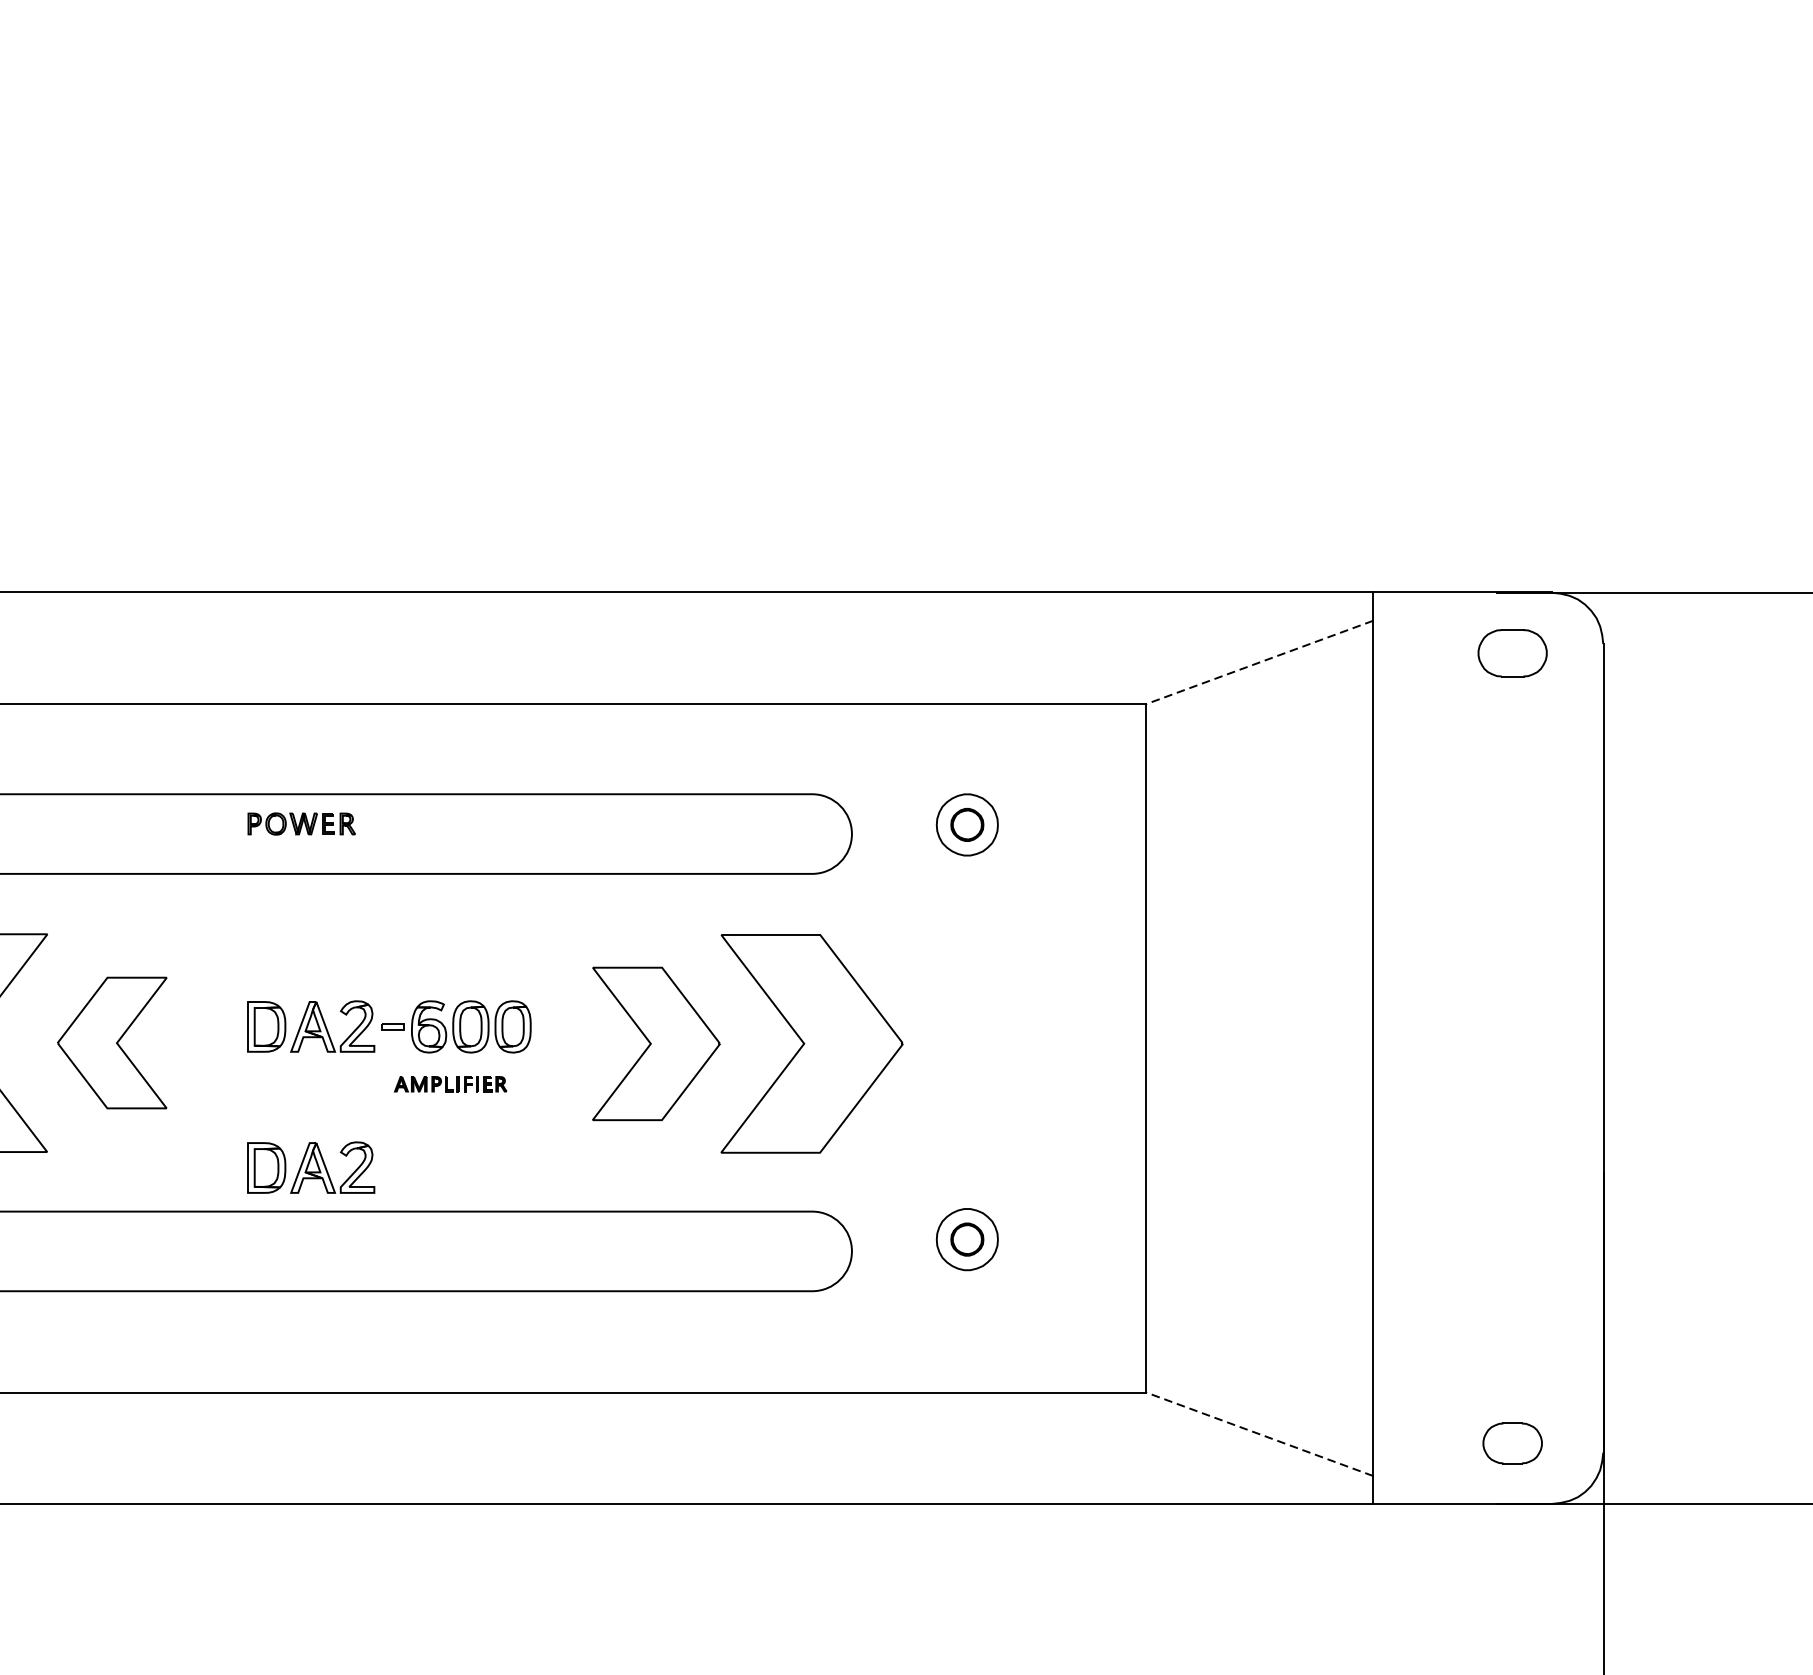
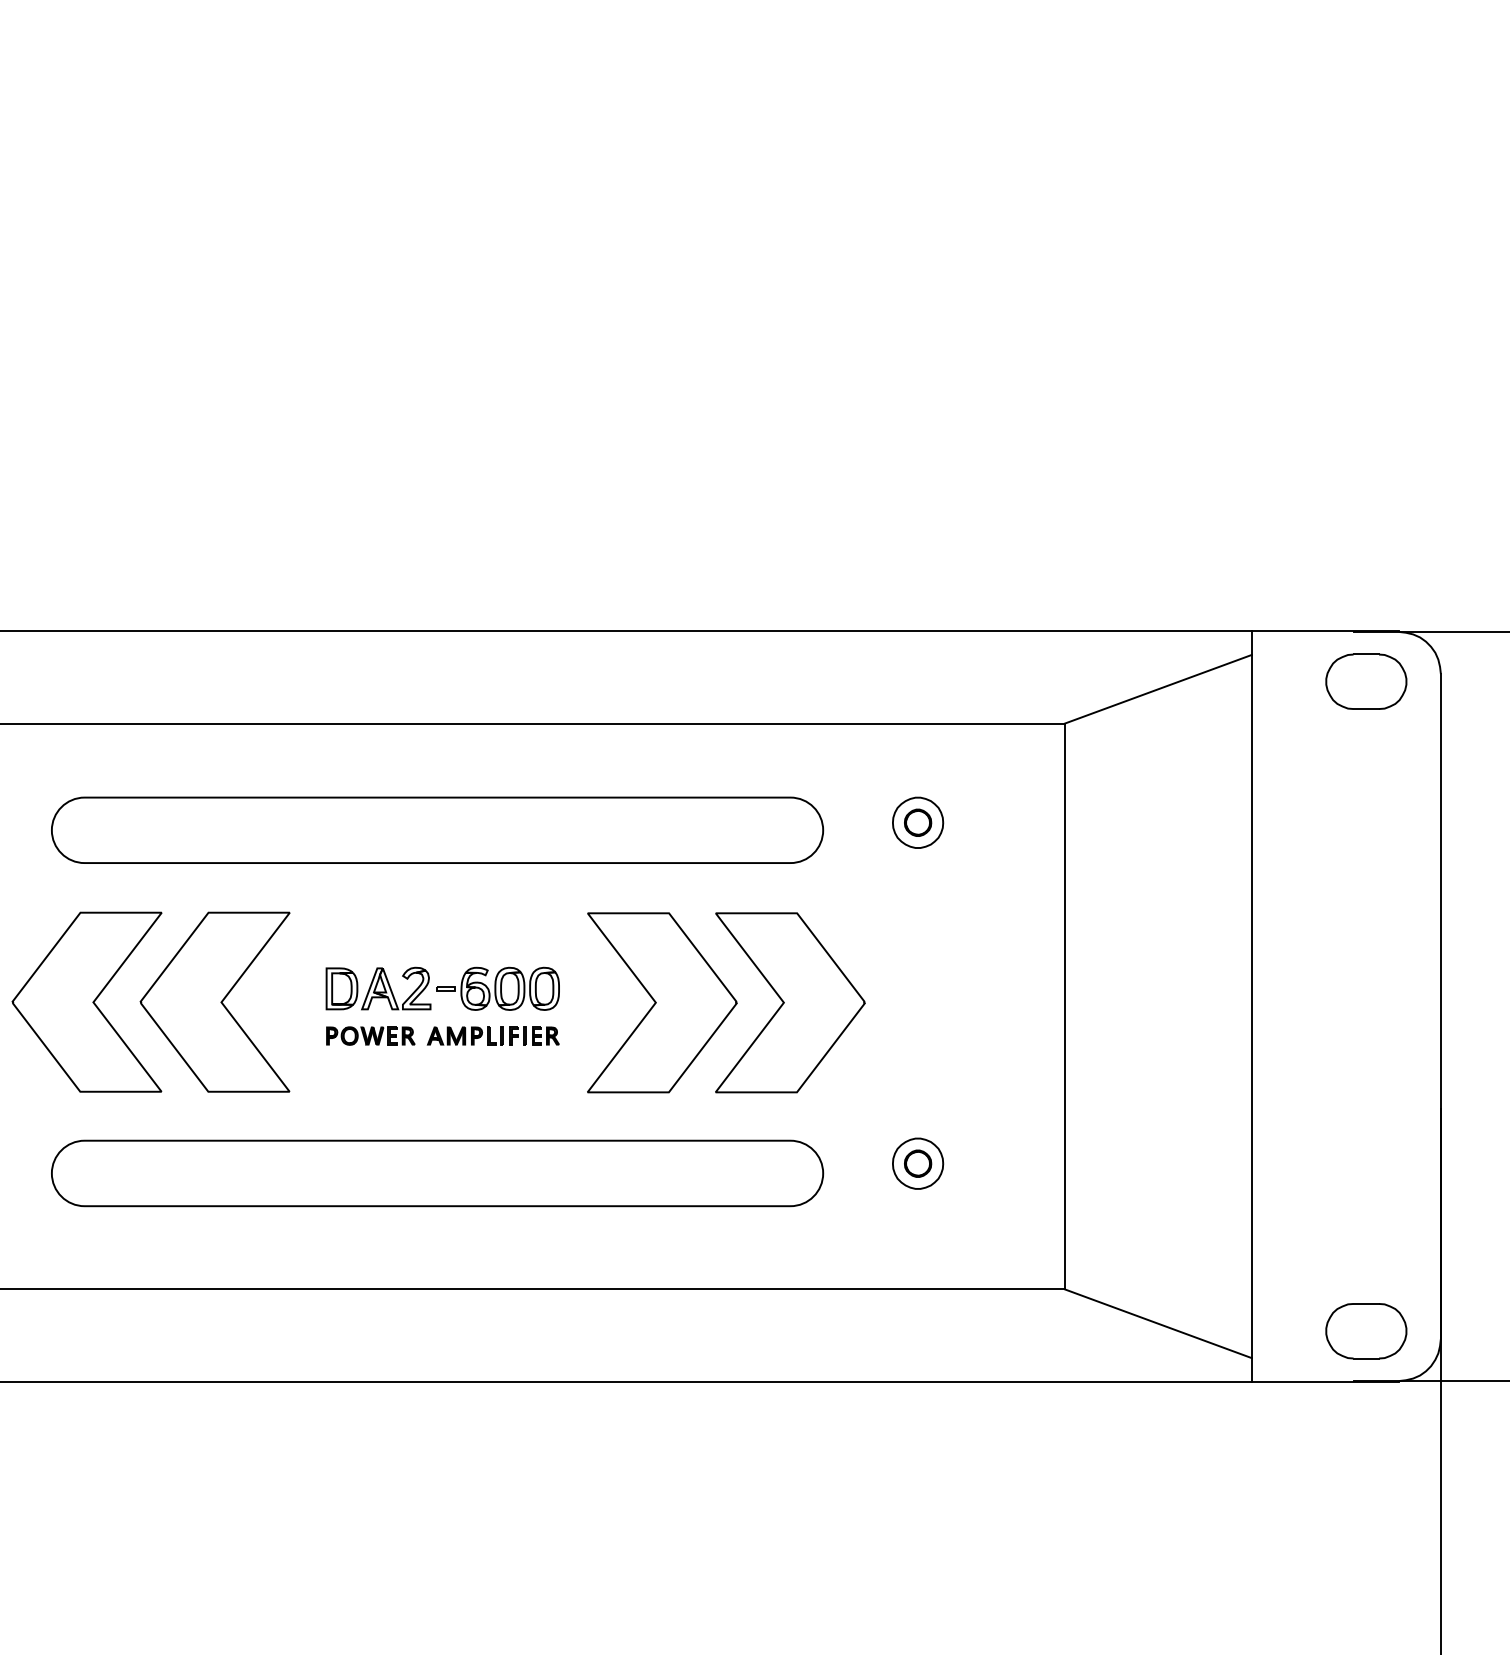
part: (1512, 653) -> (1366, 681), size x1.43
line: (1258, 662) -> (1157, 689), dashed -> solid
part: (301, 823) -> (370, 1035), moved
part: (111, 1042) -> (214, 1001), size x1.67
part: (656, 1043) -> (662, 1002), size x1.43
part: (449, 1083) -> (492, 1035), size x1.43
part: (311, 1167) -> (378, 1104), removed
line: (1258, 1433) -> (1157, 1323), dashed -> solid
part: (1512, 1443) -> (1366, 1331), size x1.67

